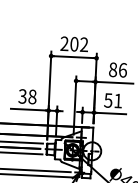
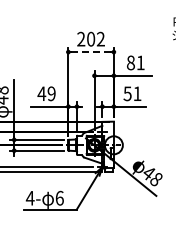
line: (74, 57) -> (91, 52), solid -> dashed
text: (122, 69) -> (140, 62), 86 -> 81
text: (27, 96) -> (46, 93), 38 -> 49

